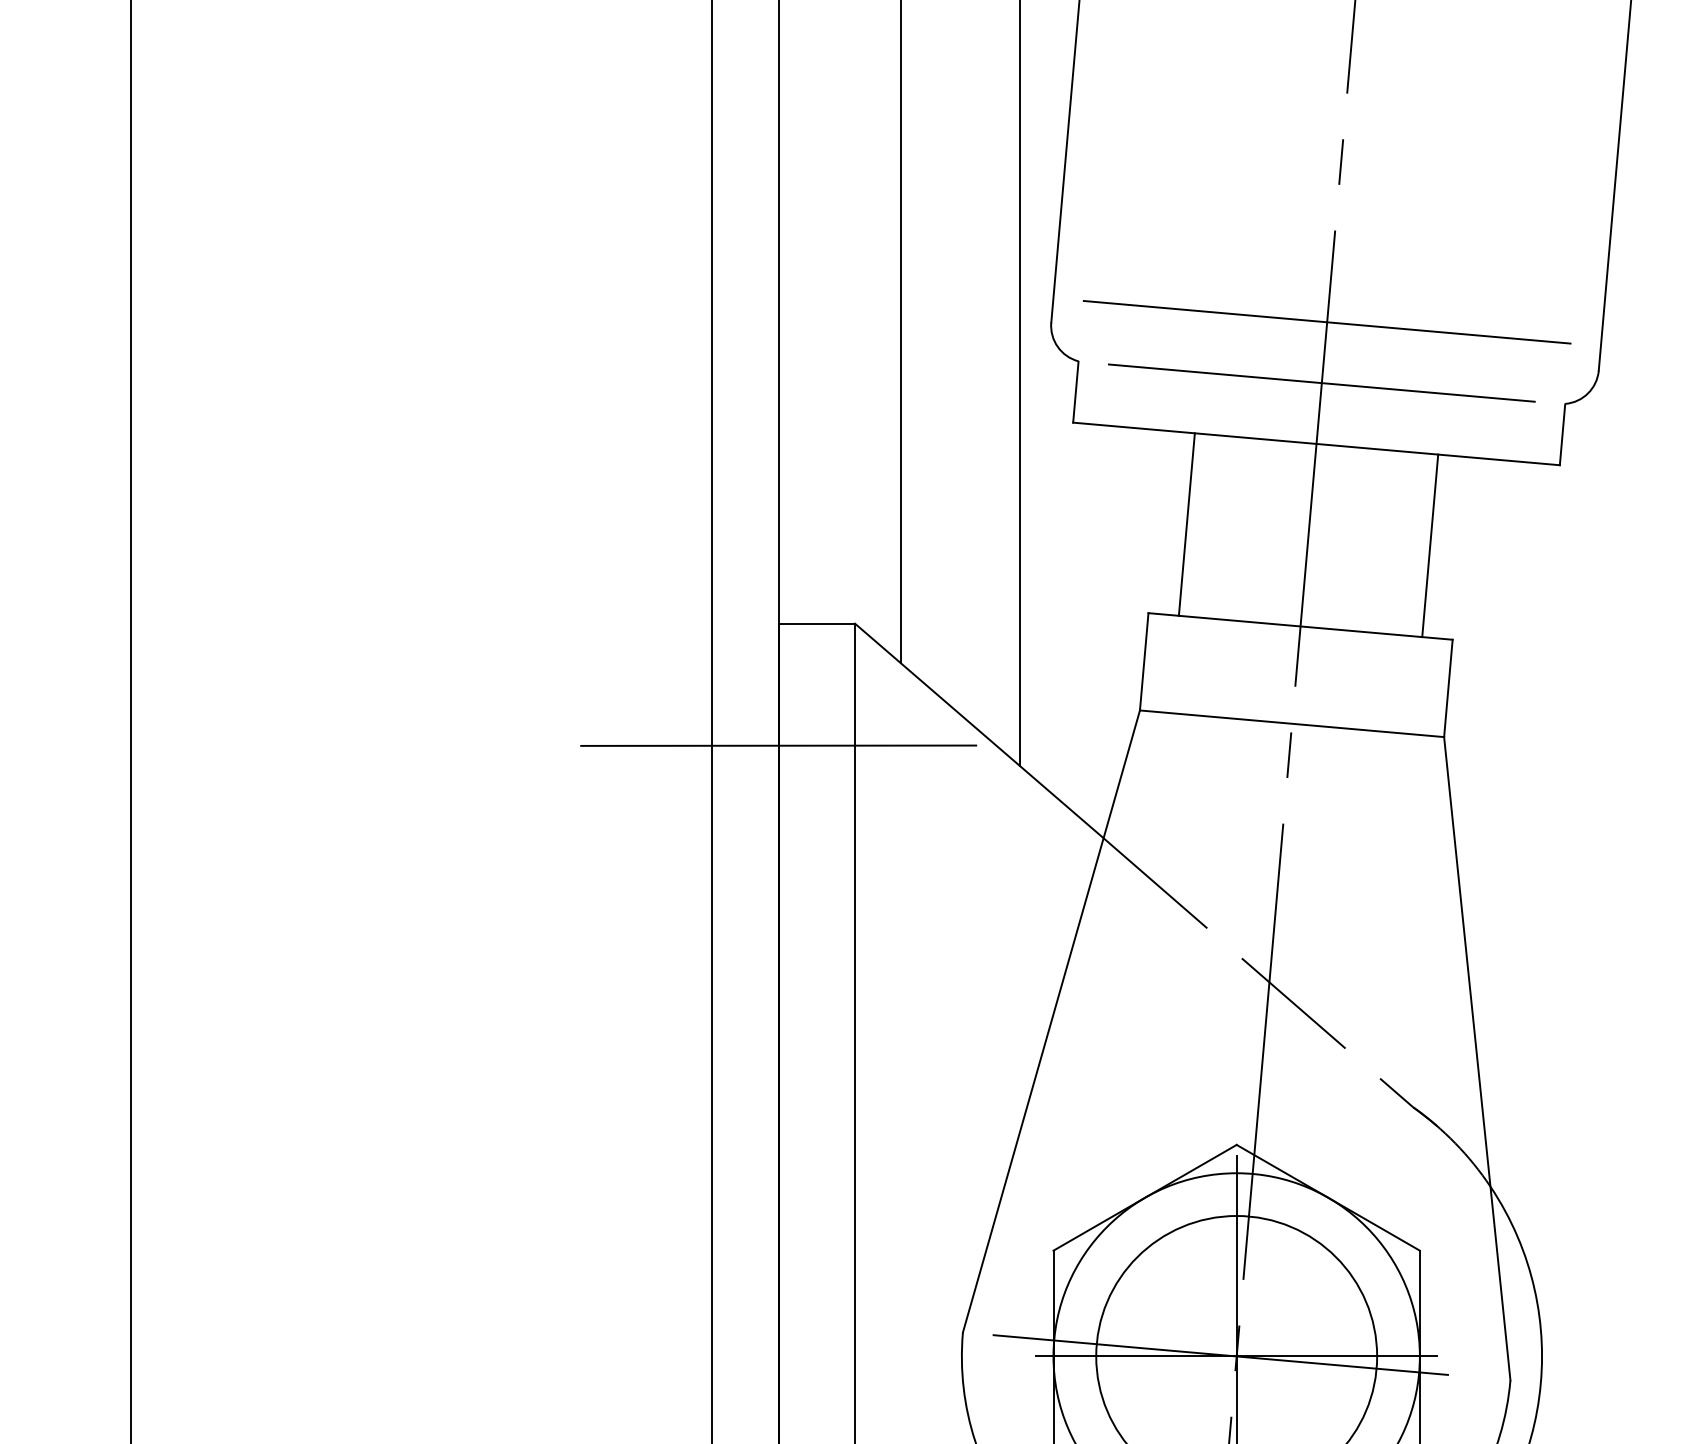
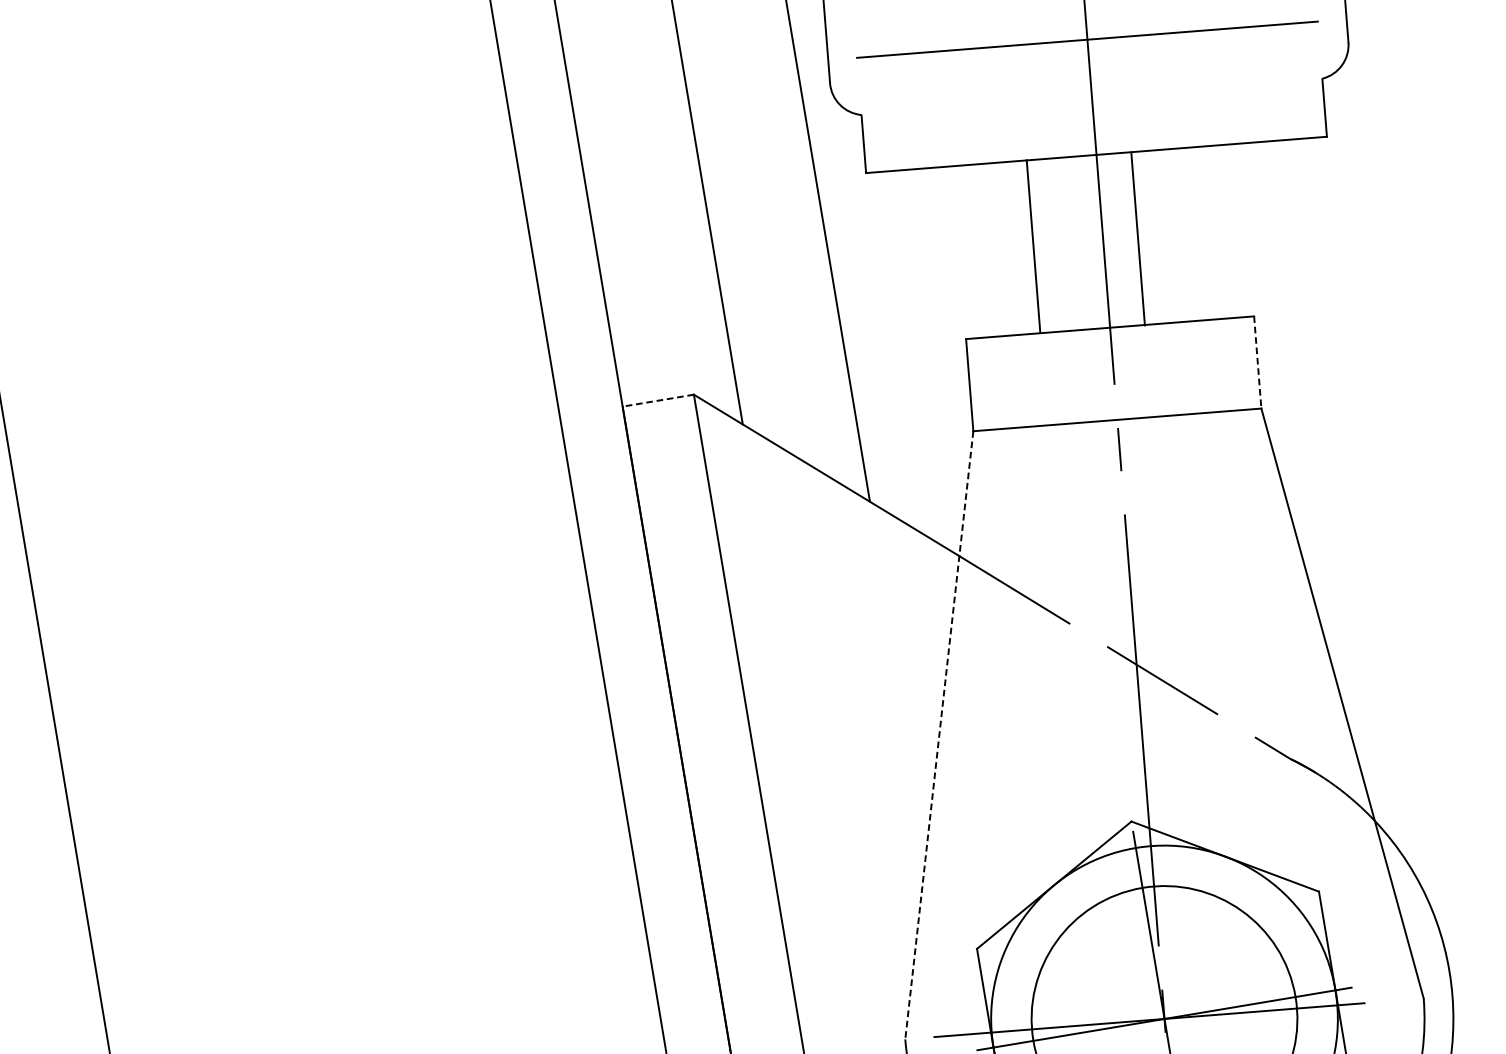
line: (1321, 382) -> (1091, 96), removed
line: (1186, 524) -> (1033, 246), moved
line: (1430, 545) -> (1138, 238), moved
line: (816, 623) -> (657, 400), solid -> dashed
line: (1448, 688) -> (1257, 362), solid -> dashed
line: (778, 745) -> (641, 520), removed
line: (1051, 1021) -> (939, 735), solid -> dashed

